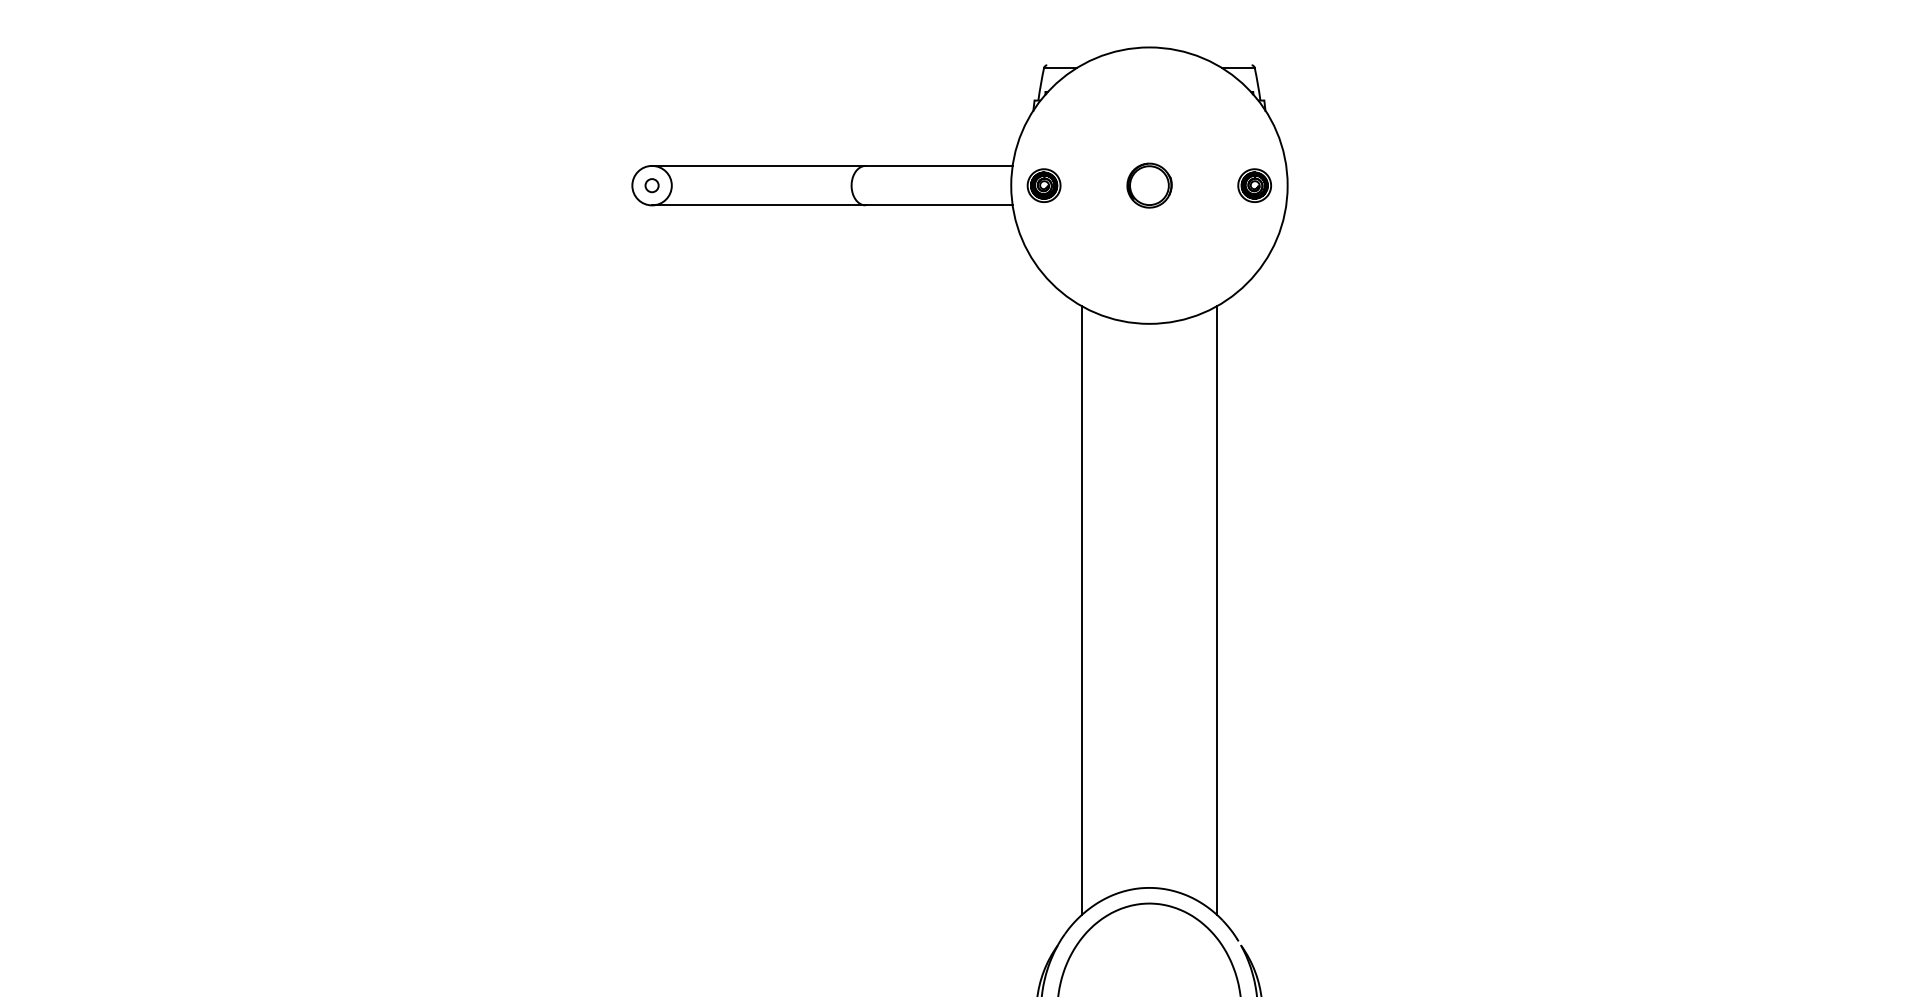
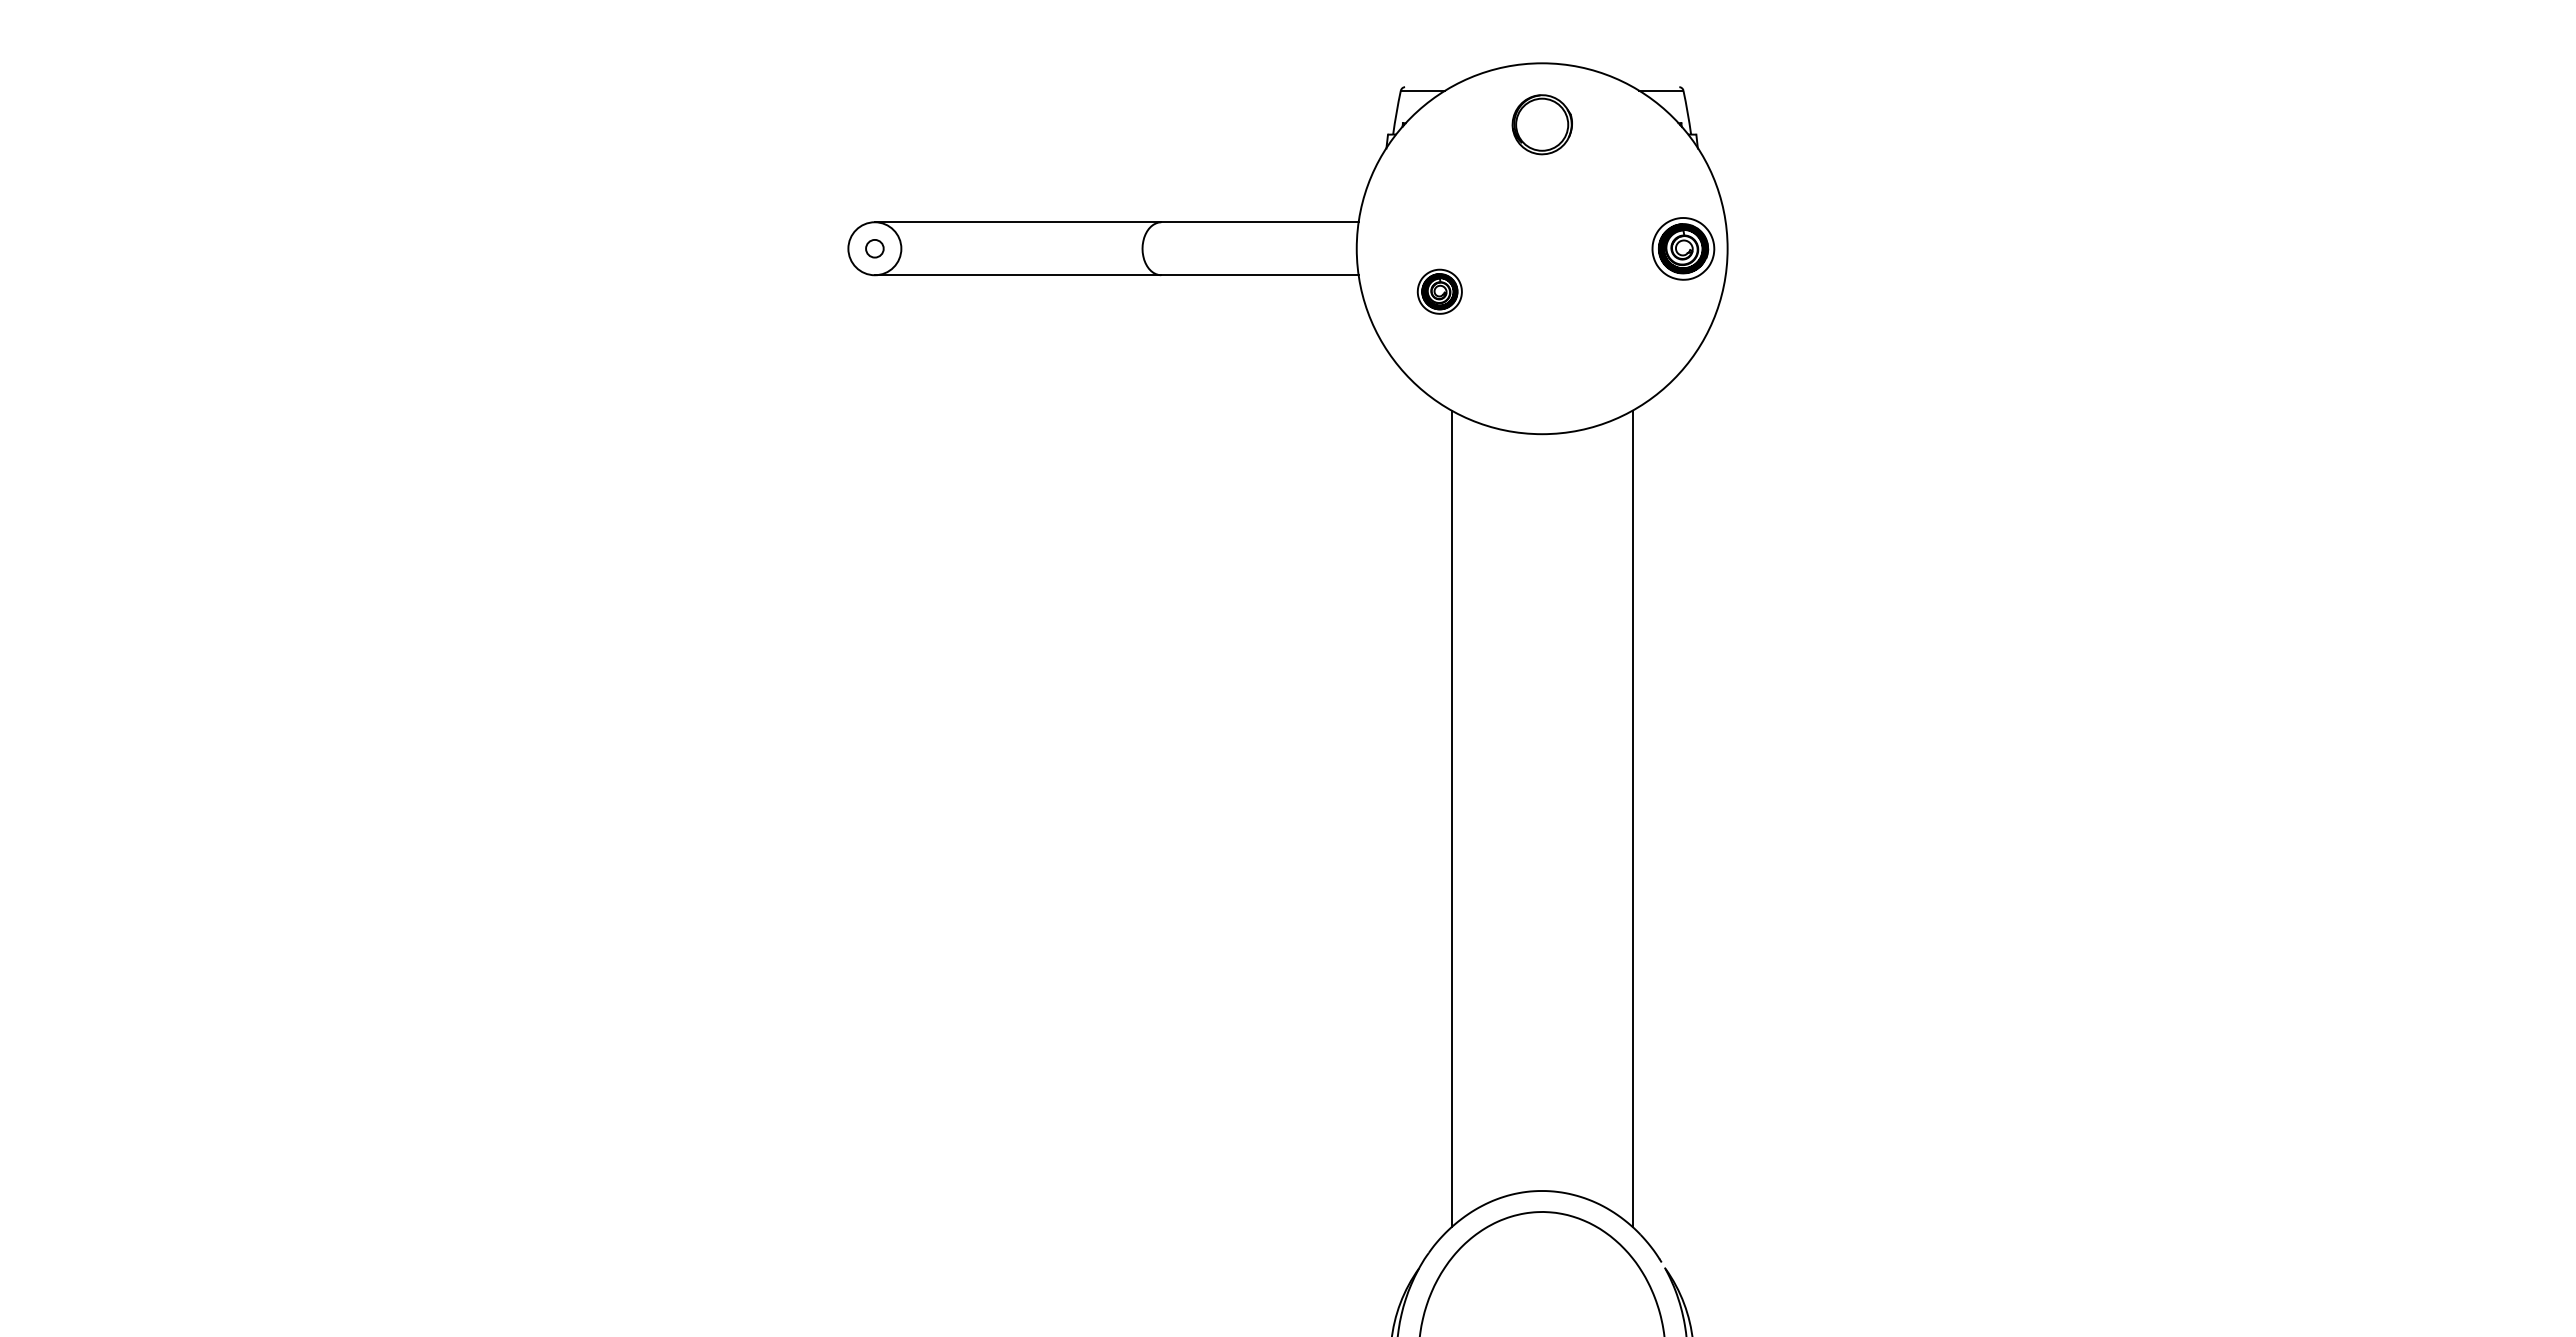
part: (1043, 185) -> (1439, 291), moved
part: (1148, 185) -> (1541, 124), moved
part: (1254, 185) -> (1683, 248), size x1.4

